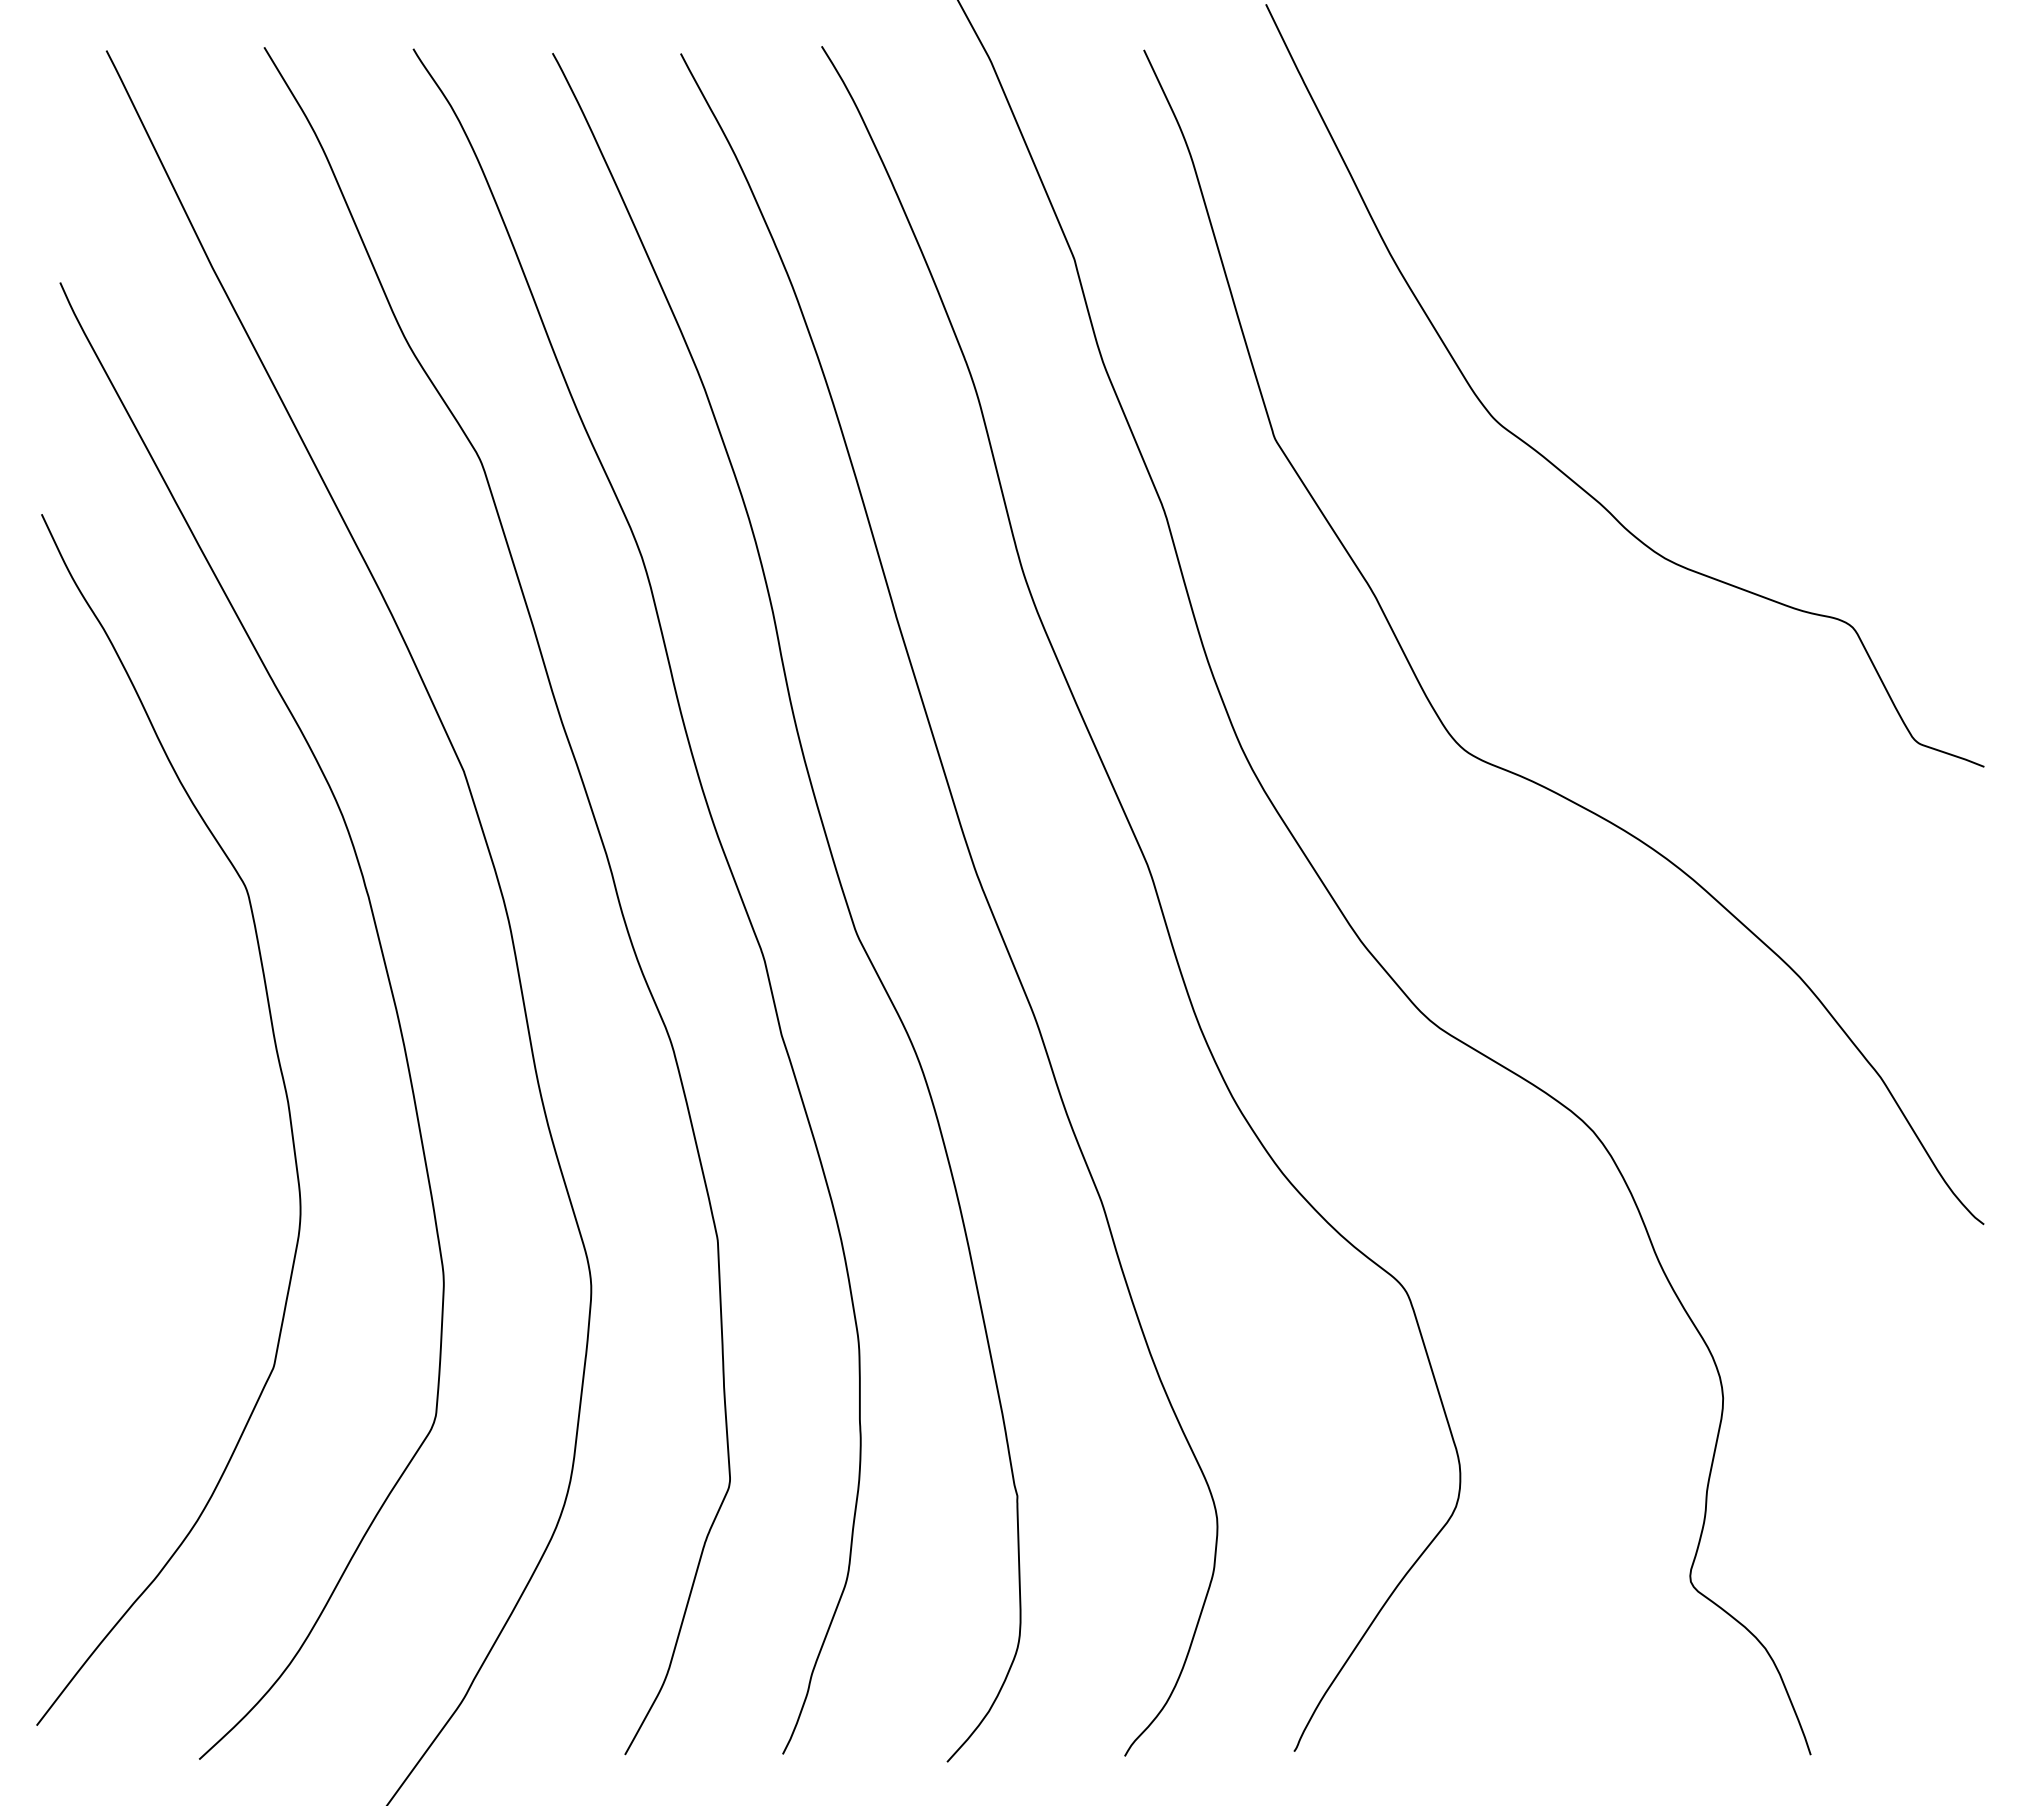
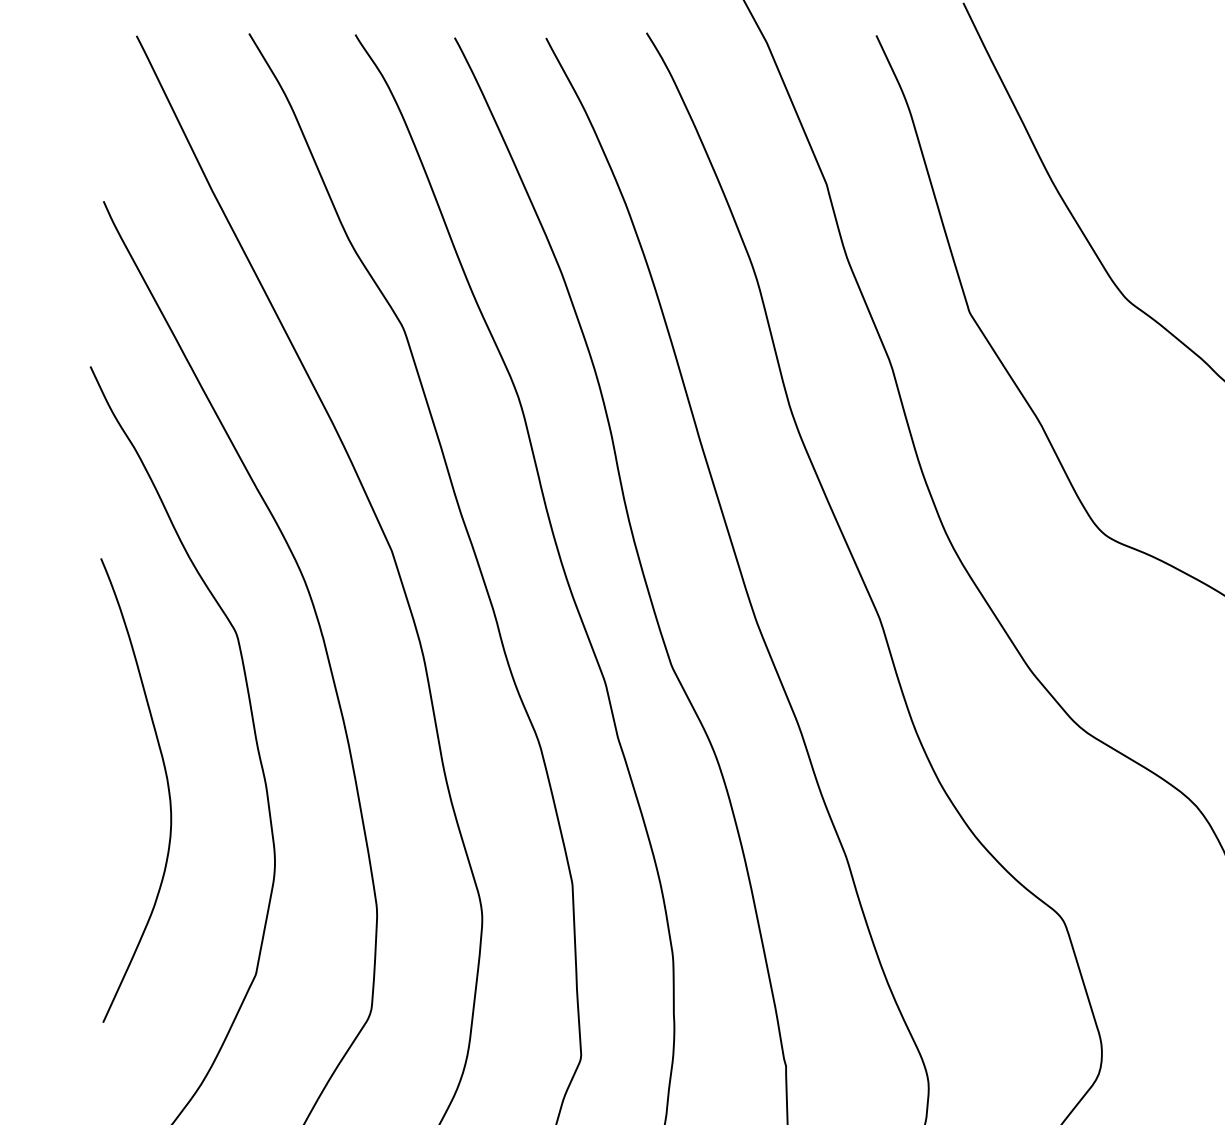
curve: (149, 1100) -> (167, 784), added

